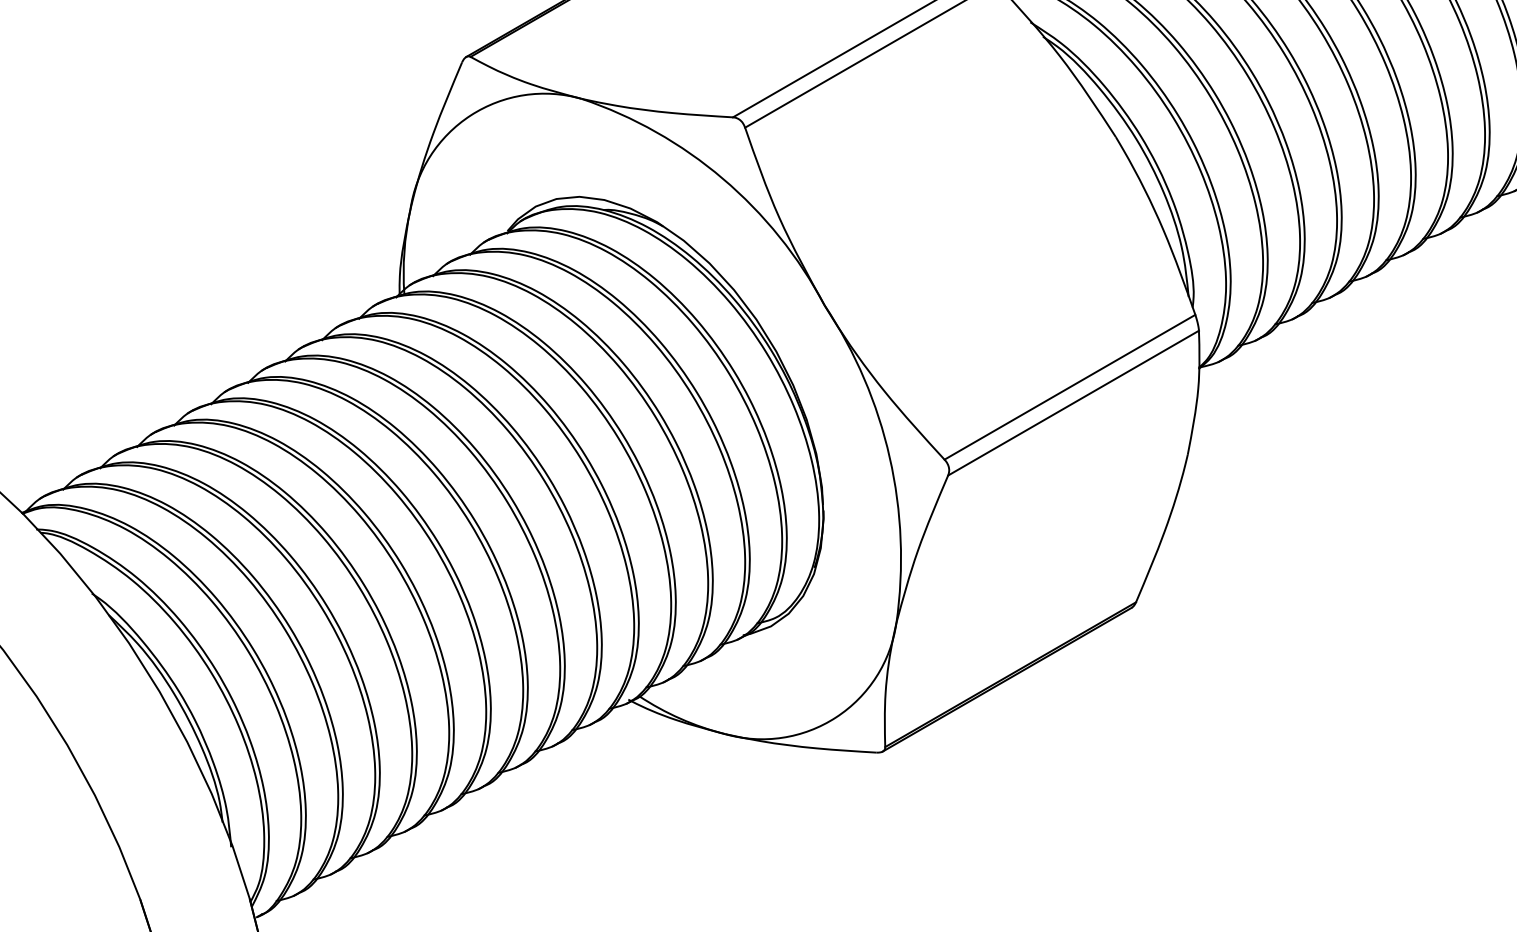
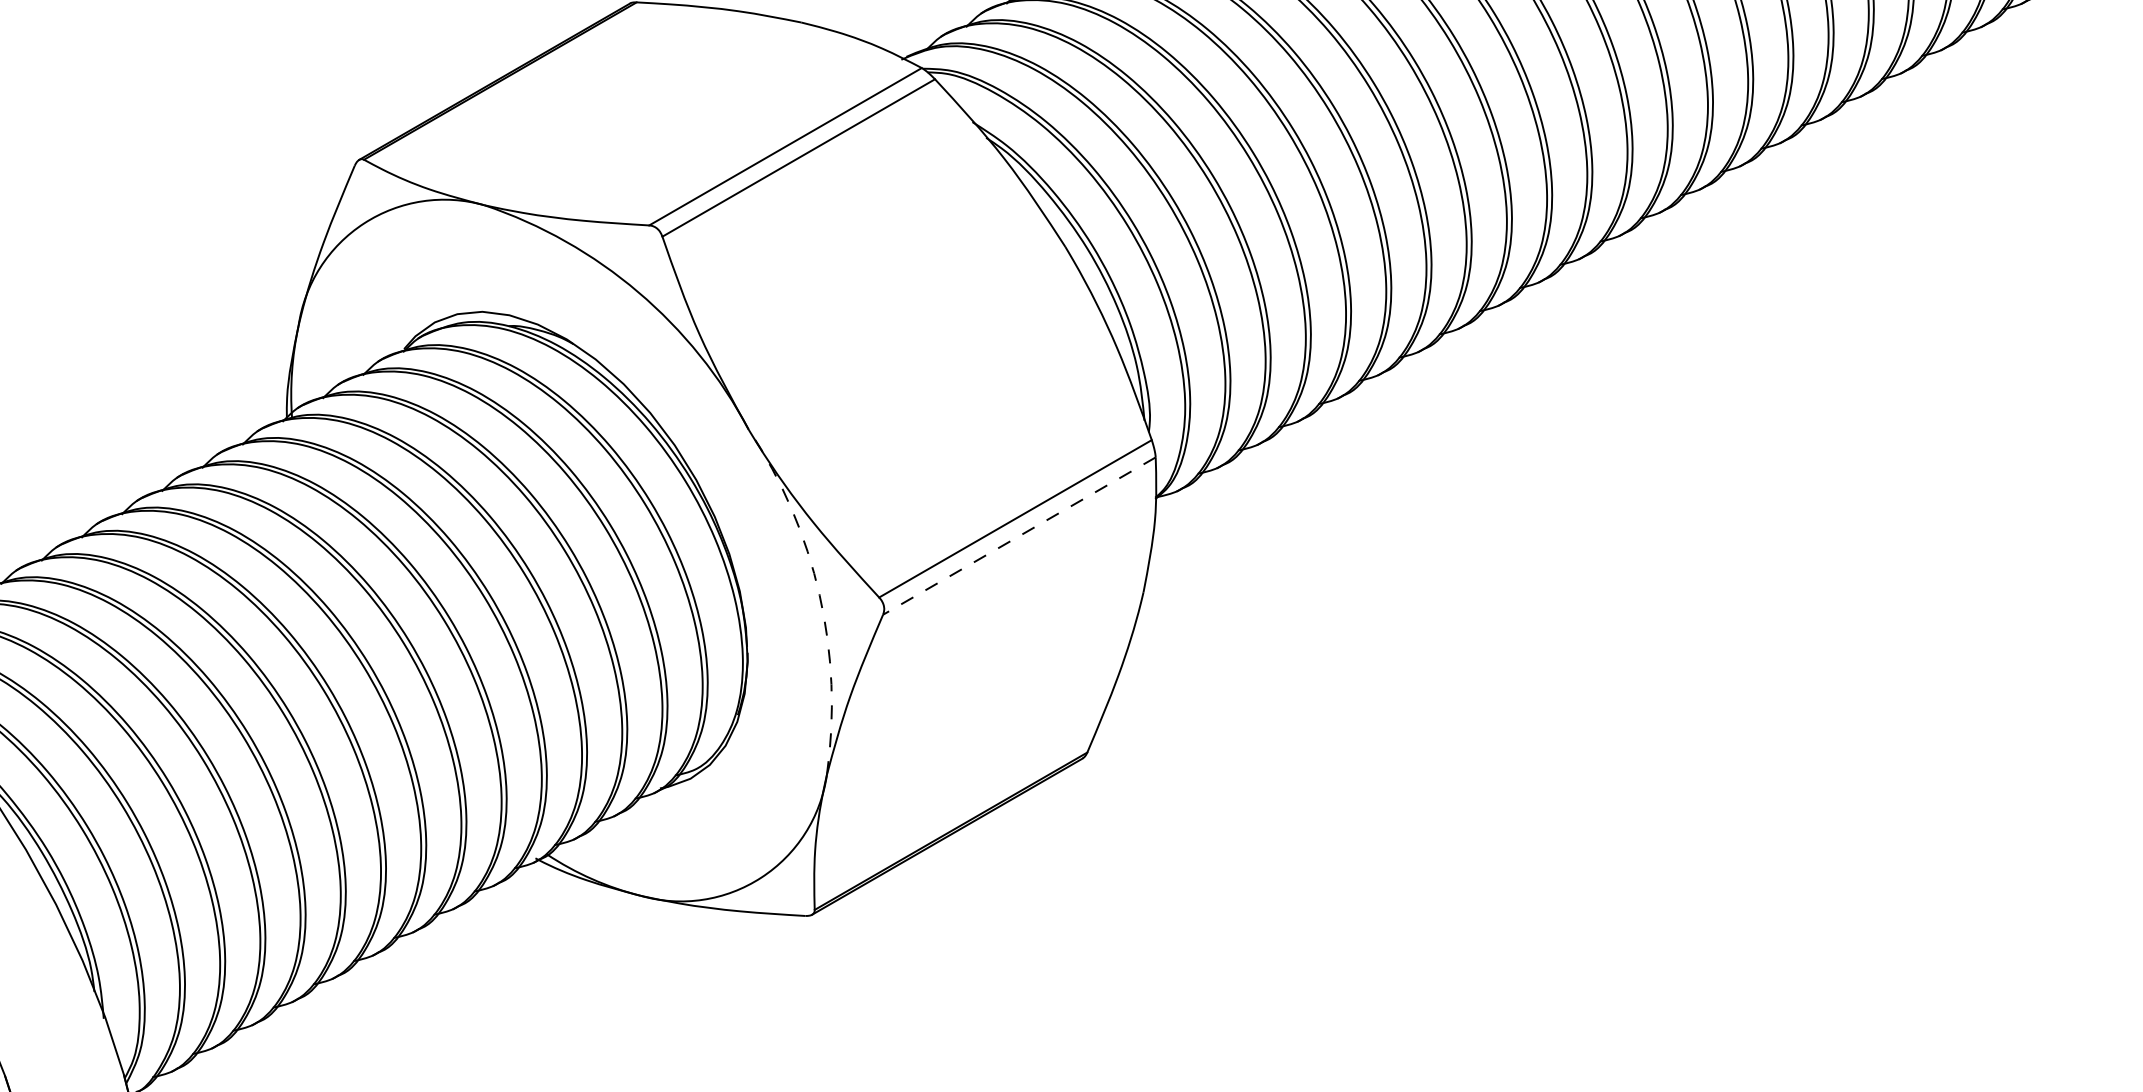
line: (1072, 403) -> (1018, 536), solid -> dashed
arc: (889, 457) -> (819, 595), solid -> dashed

